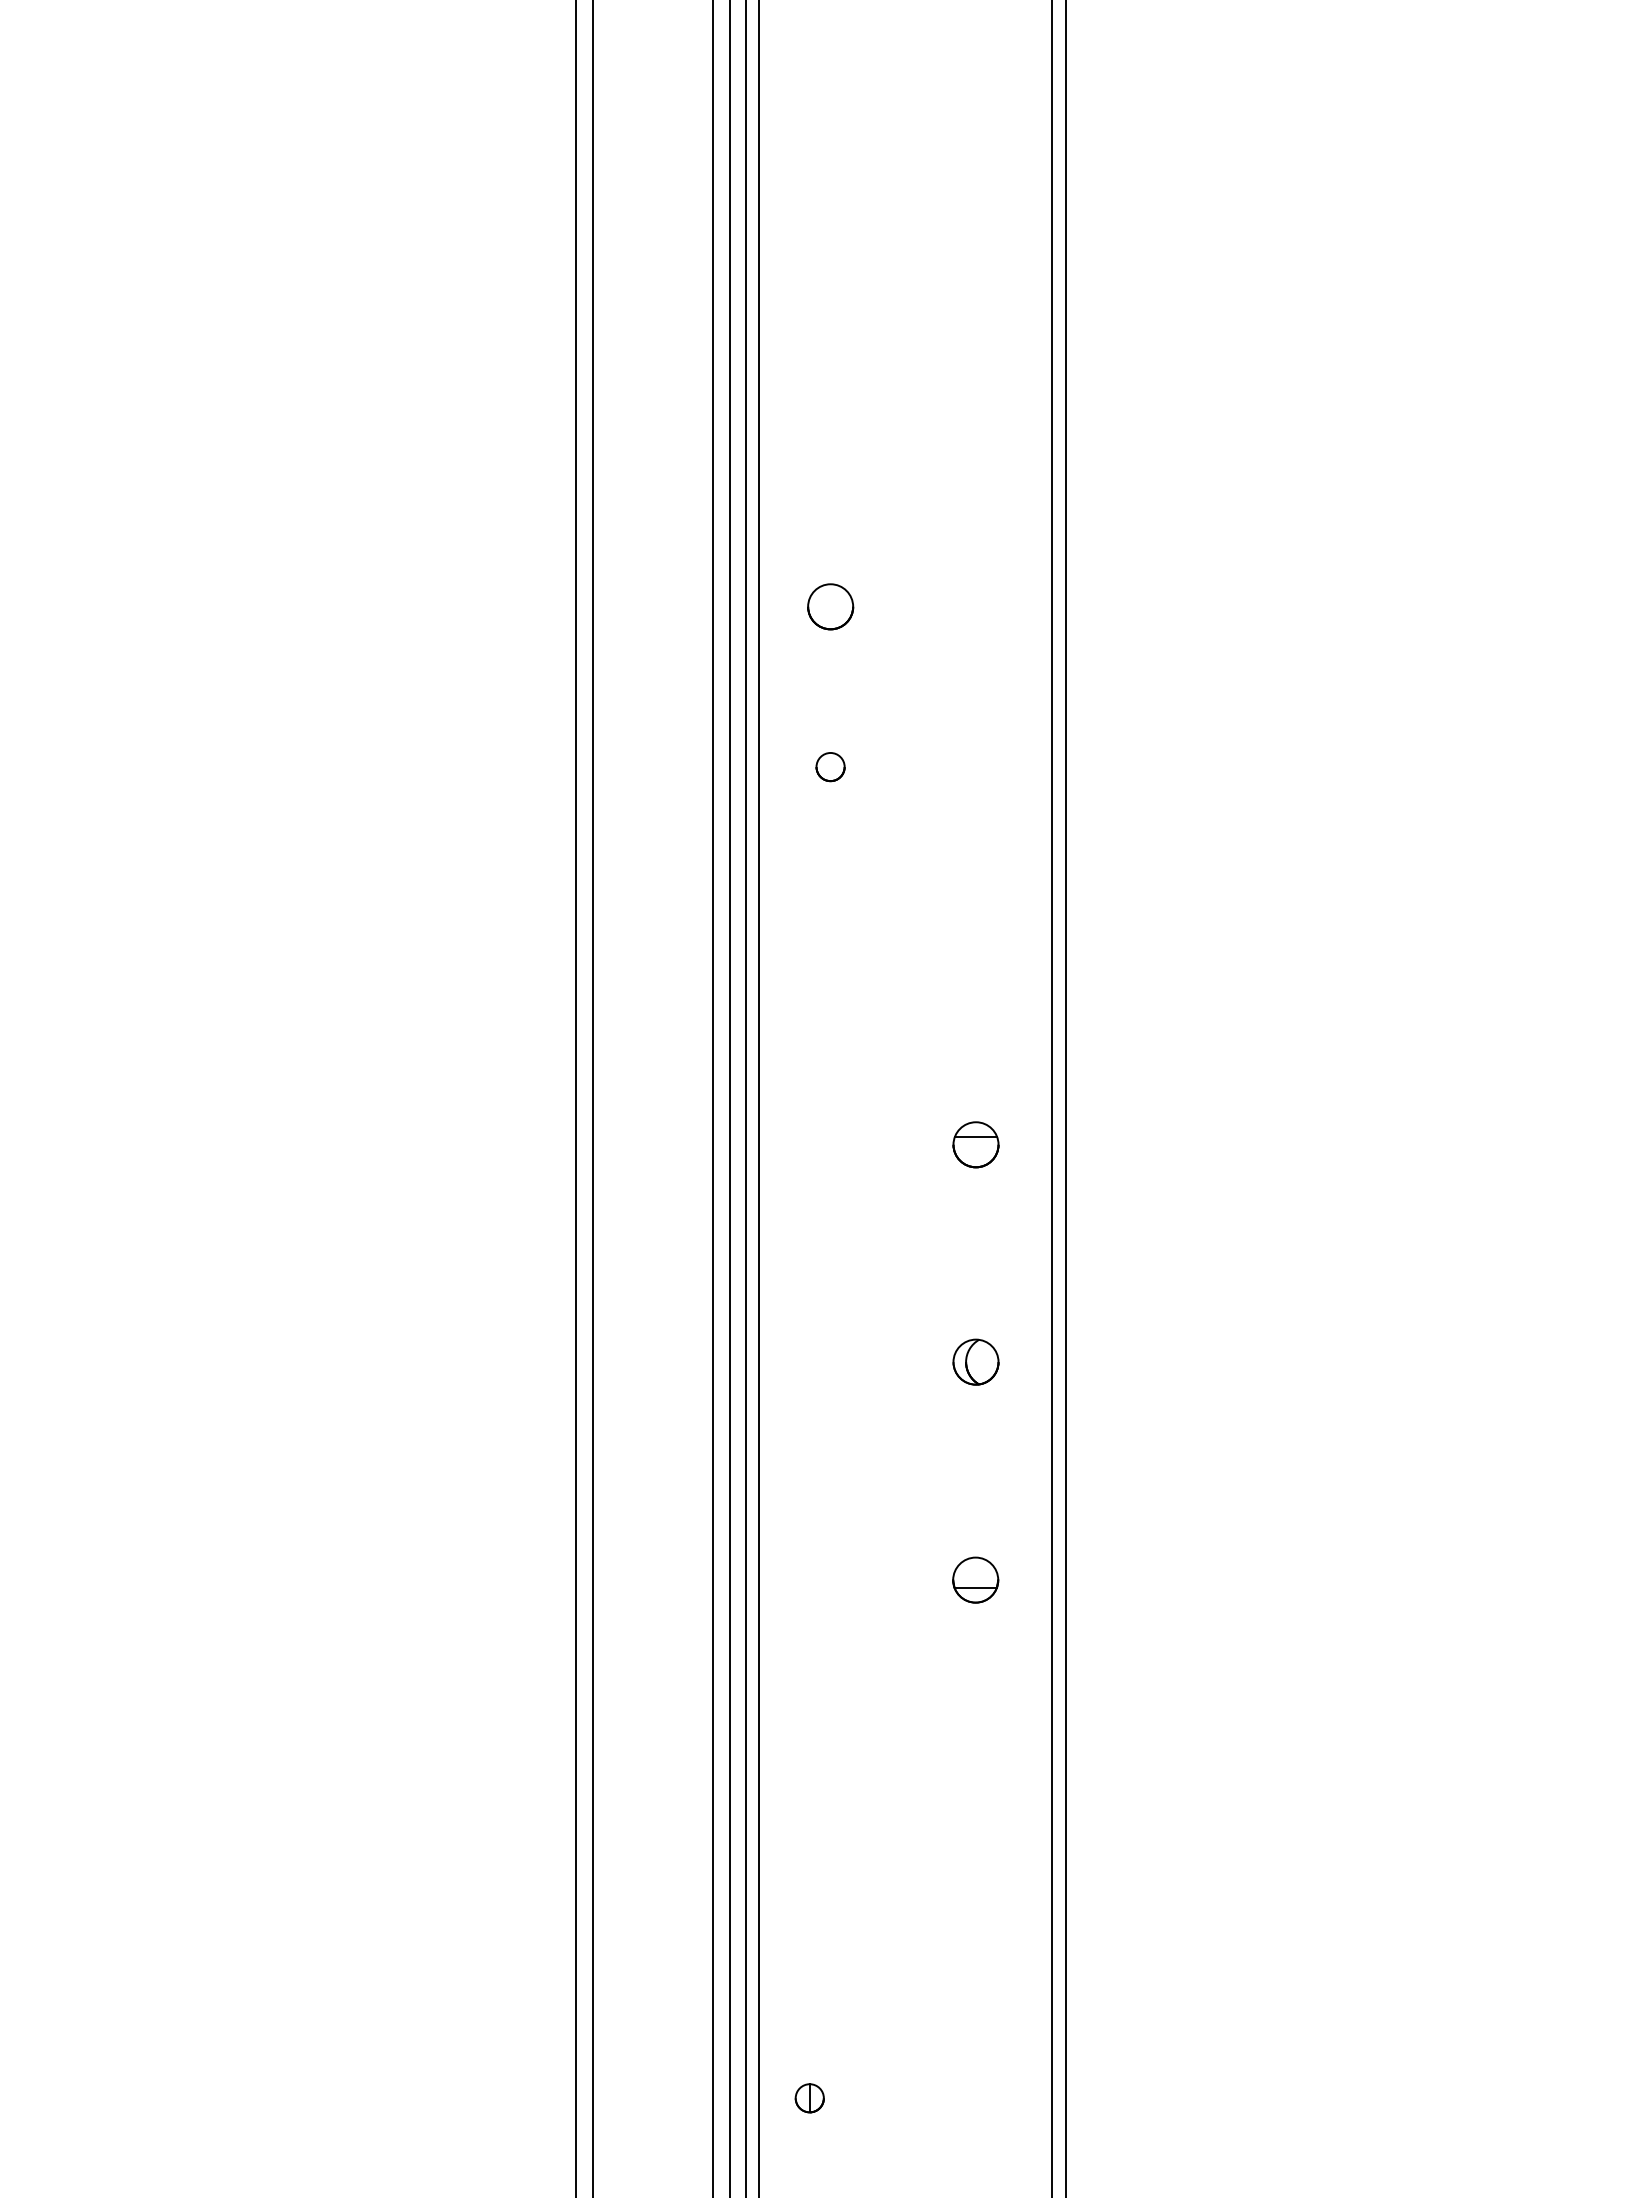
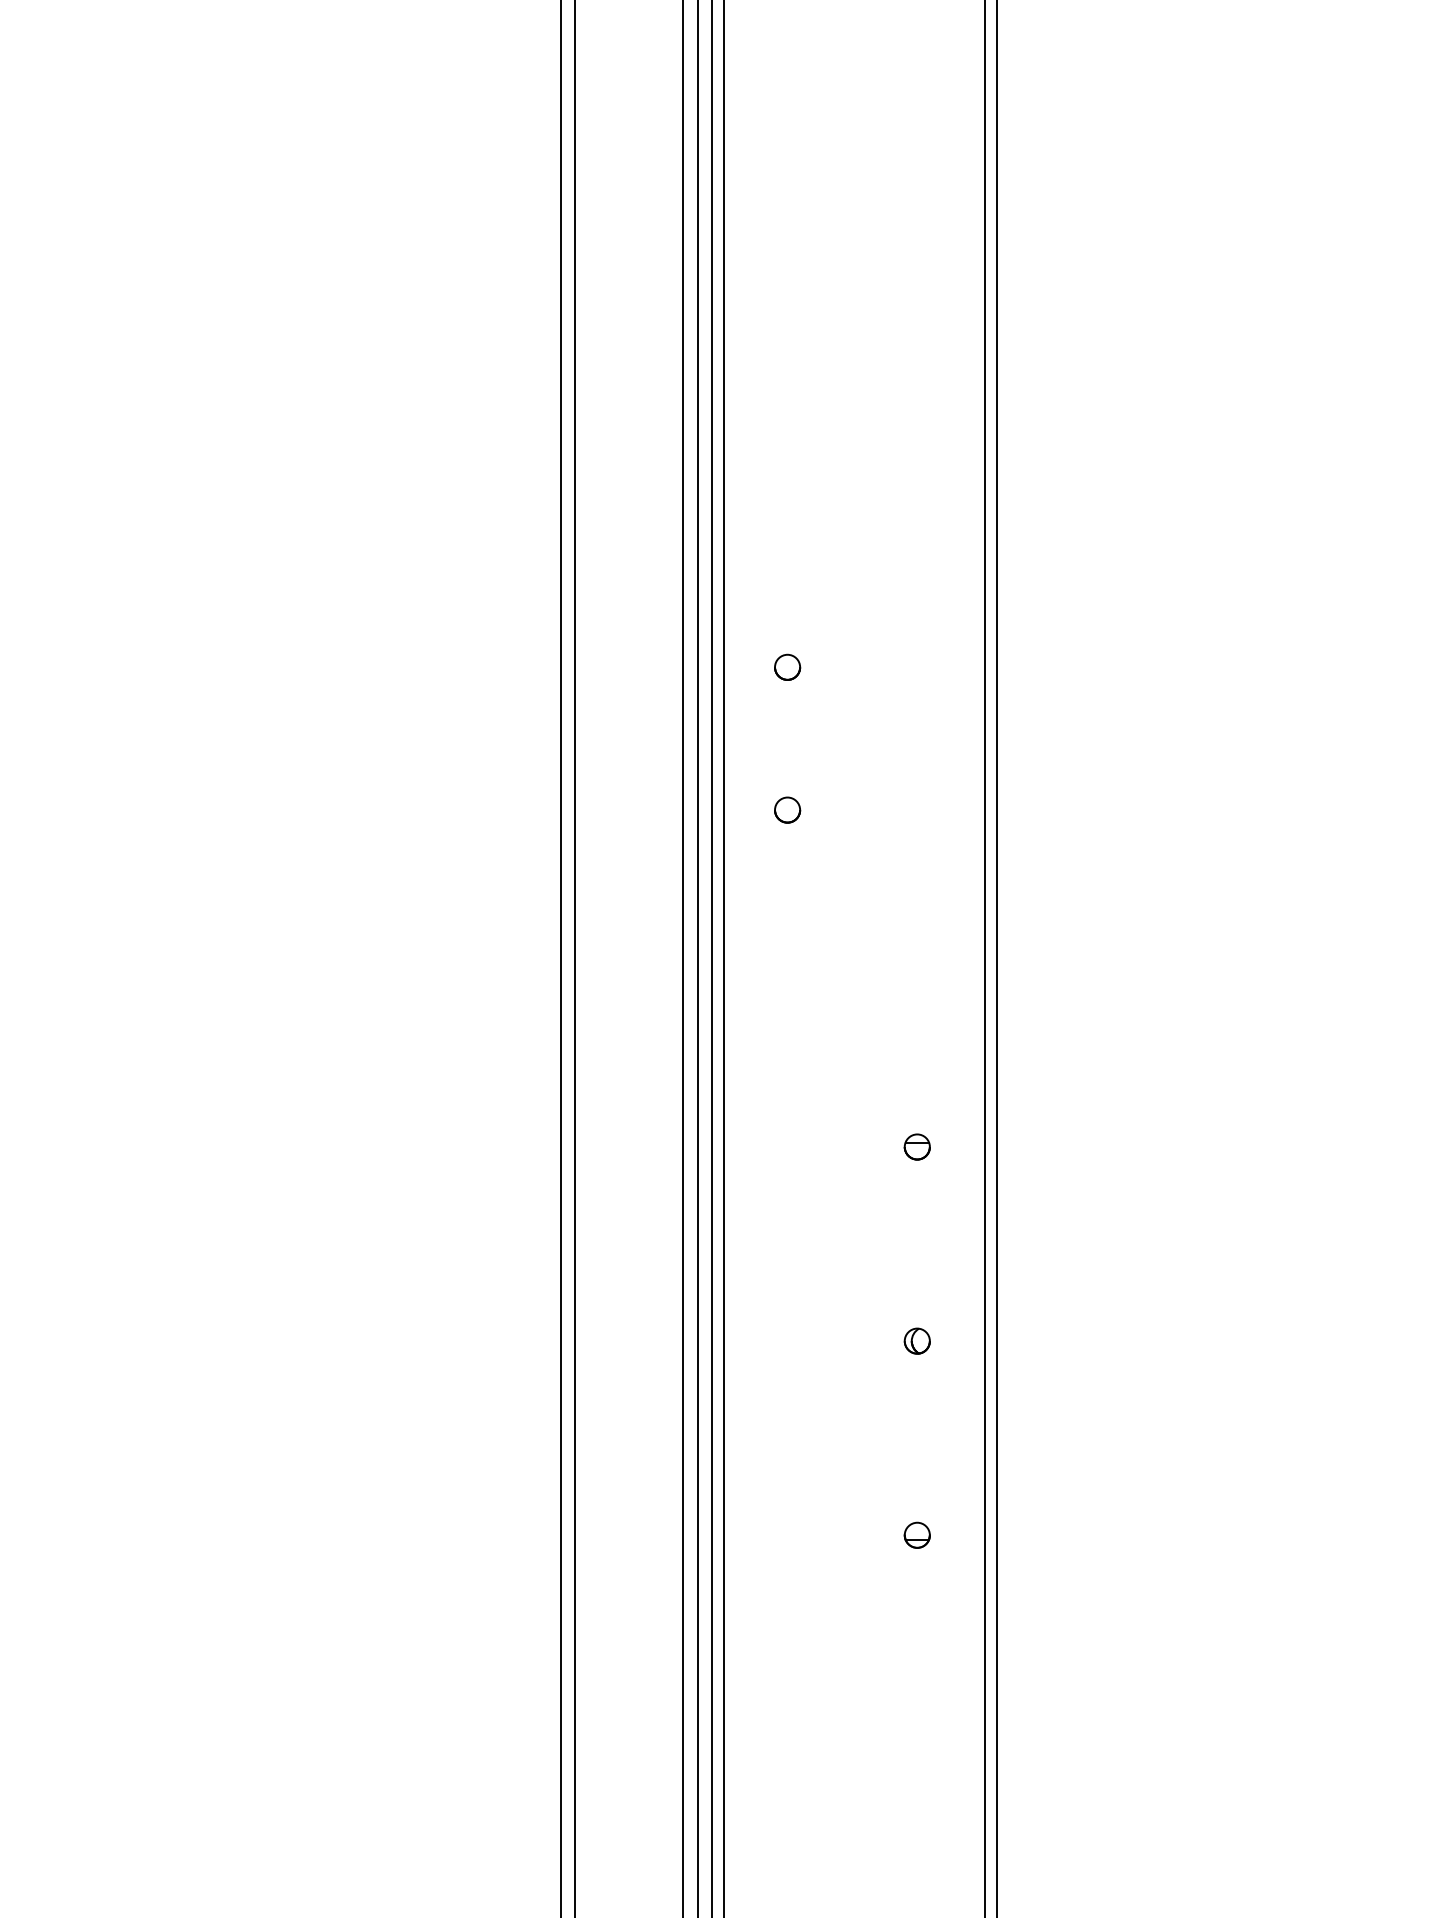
circle: (830, 607) -> (787, 667), size x0.62
part: (975, 1144) -> (916, 1146), size x0.62
part: (975, 1362) -> (916, 1341), size x0.62
part: (976, 1579) -> (917, 1534), size x0.62

